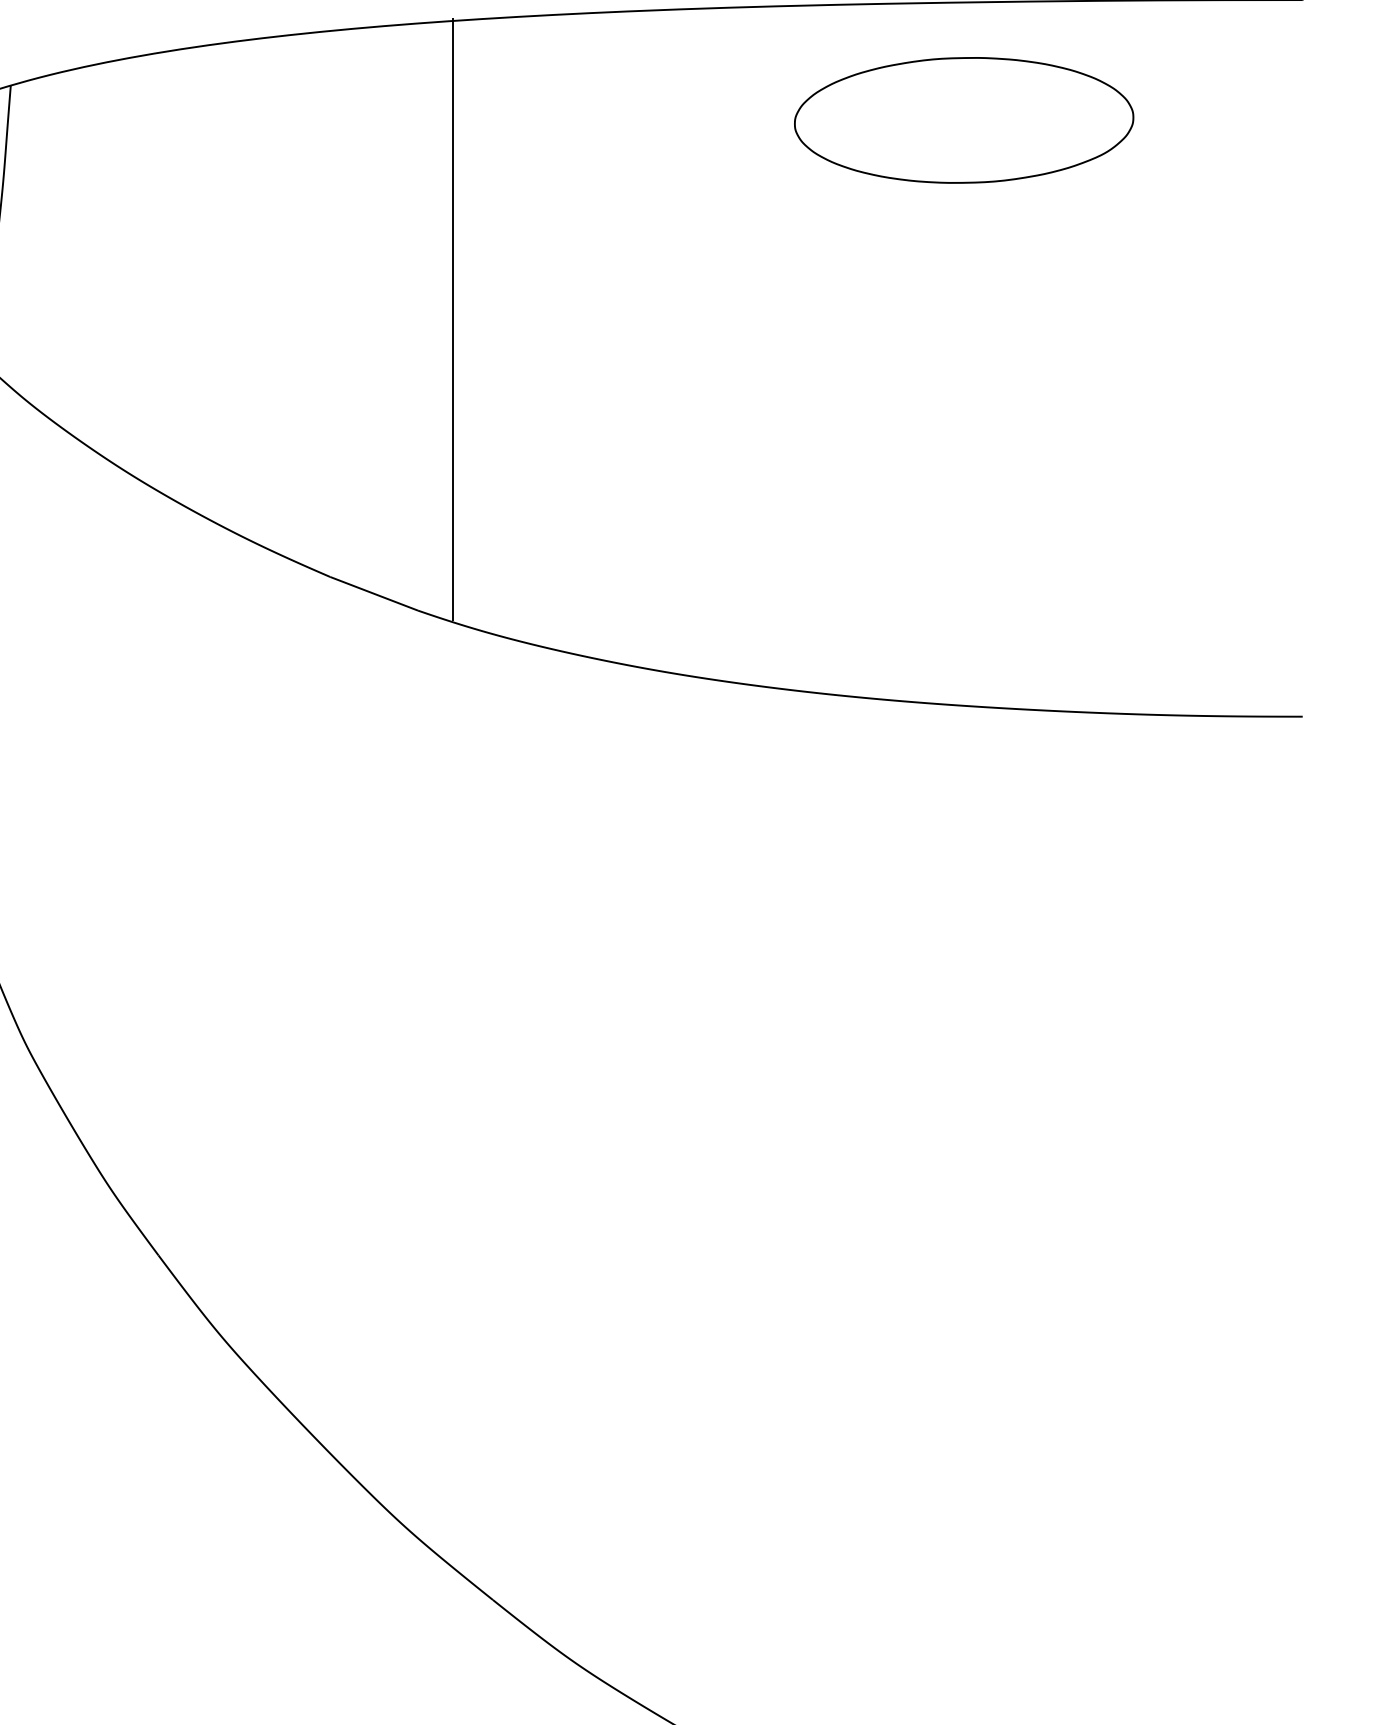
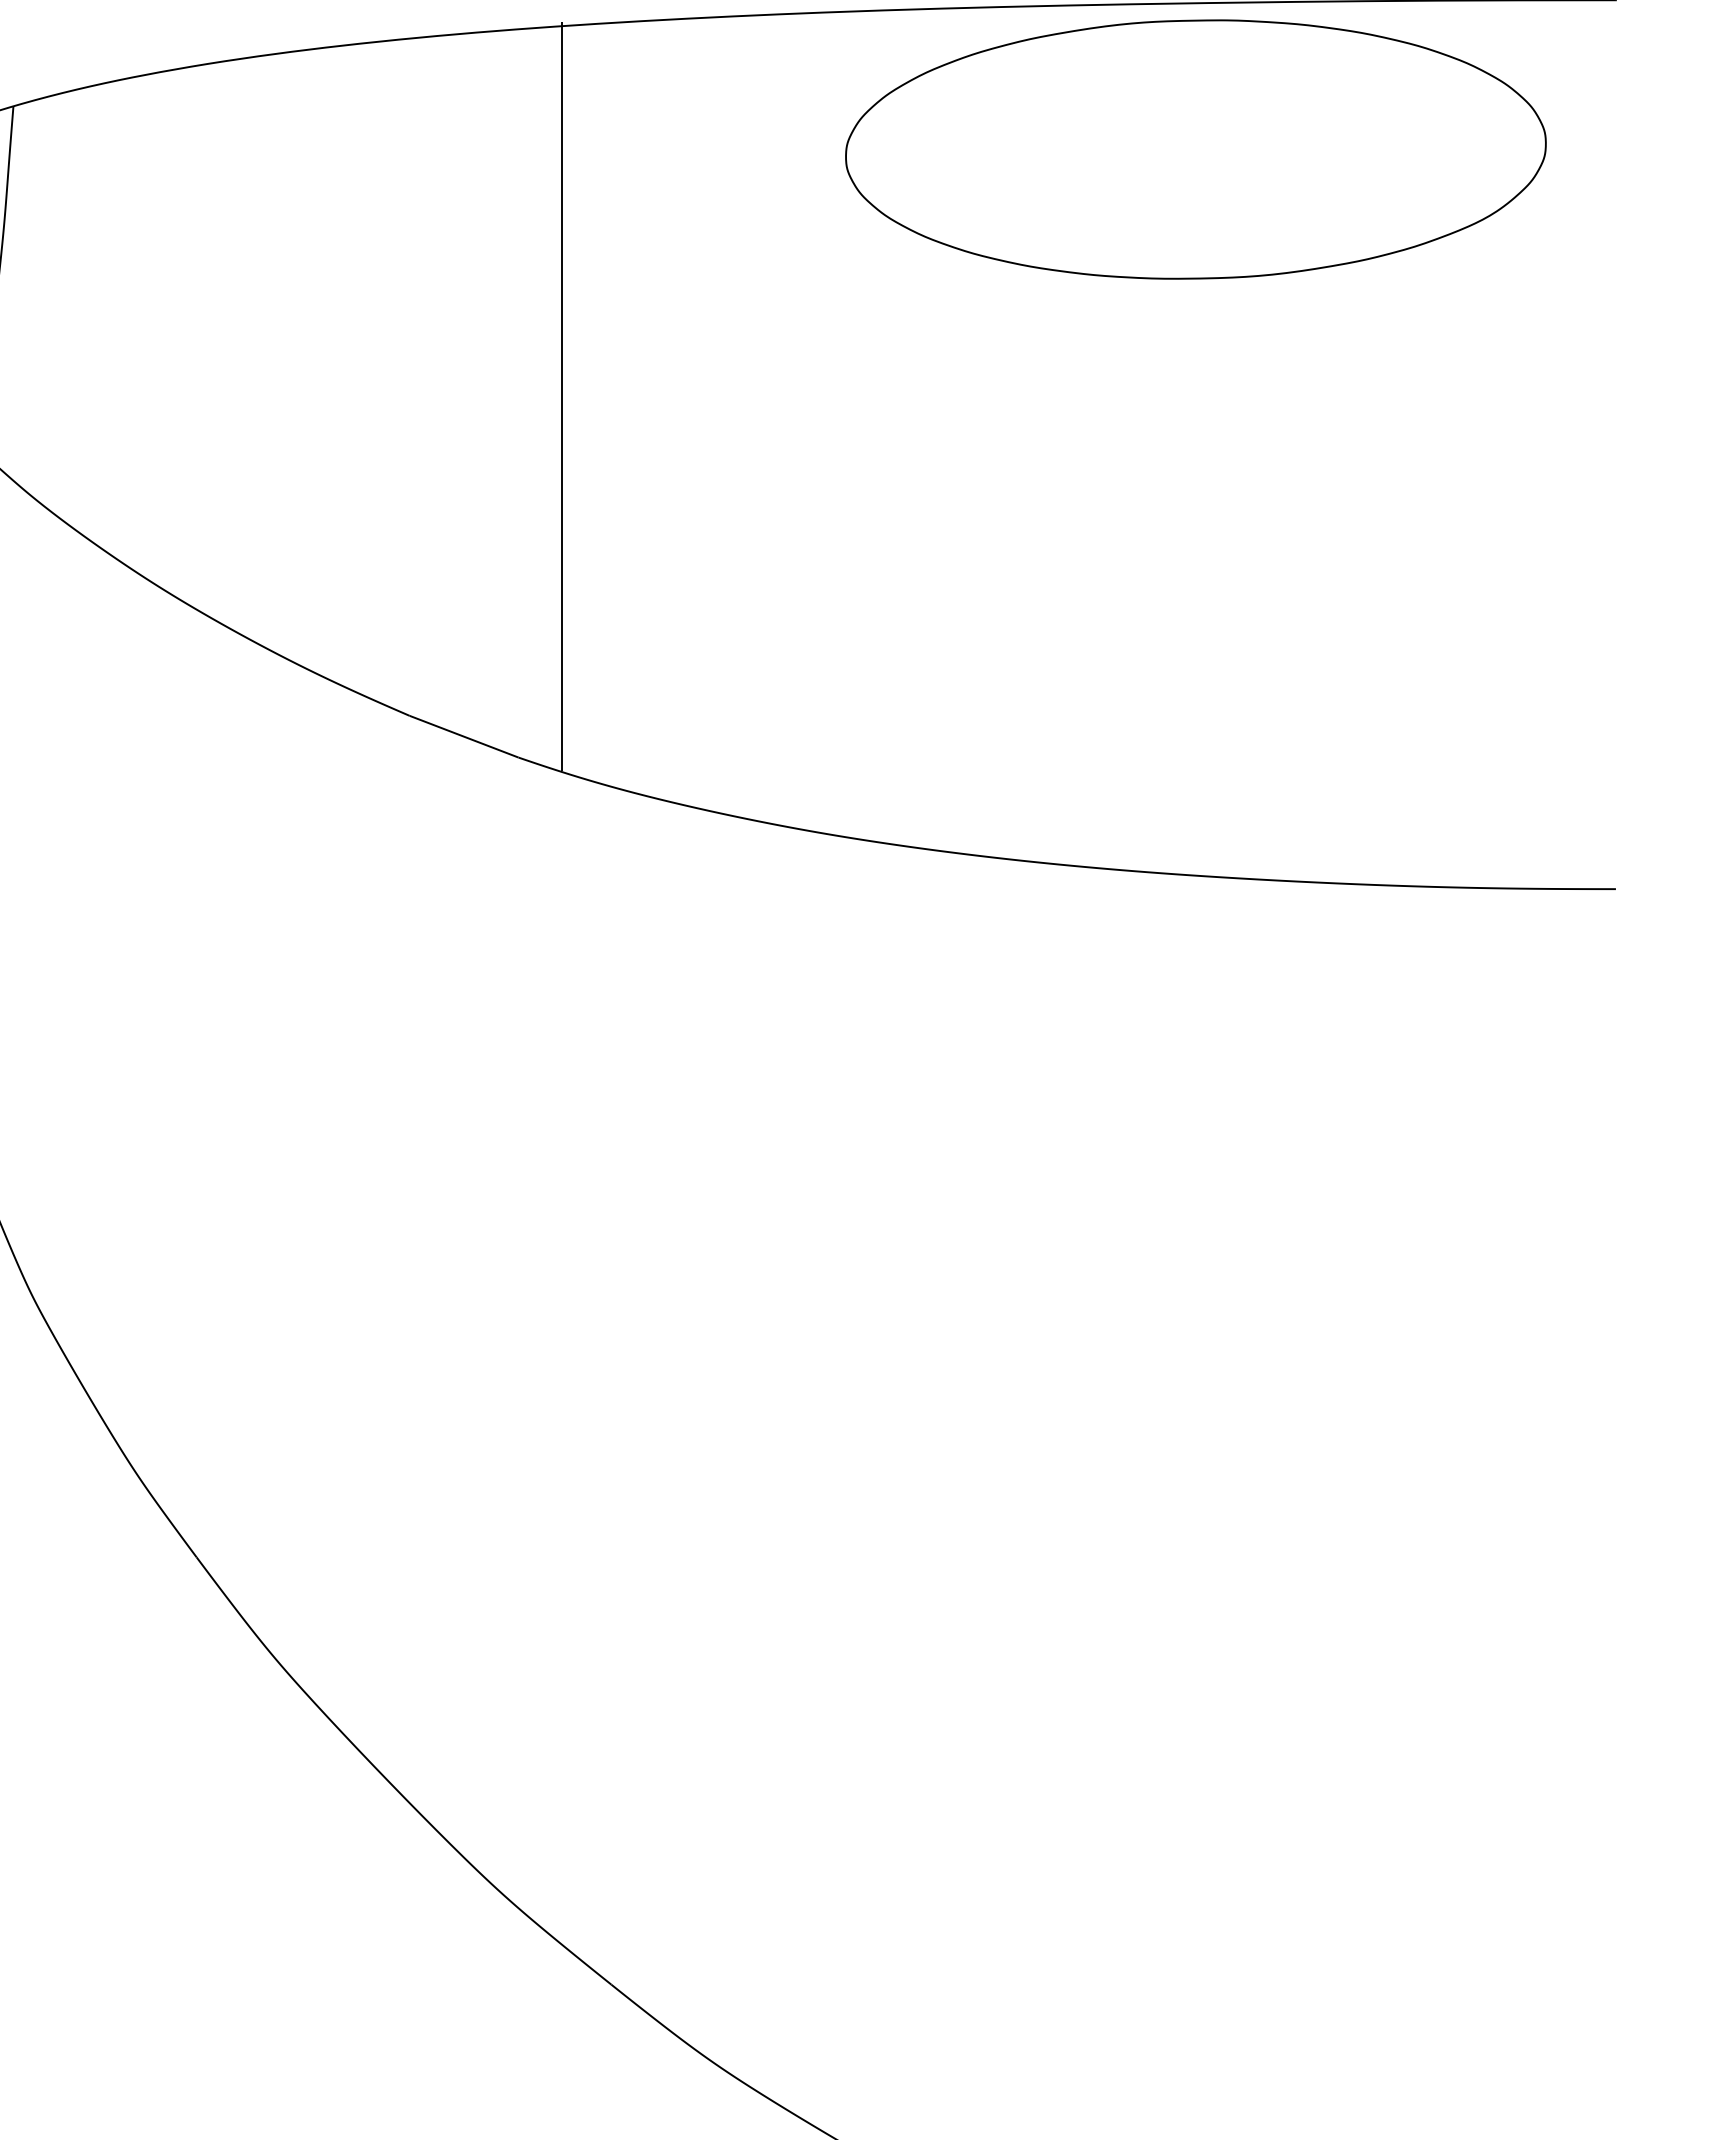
part: (963, 120) -> (1195, 149), size x1.67

